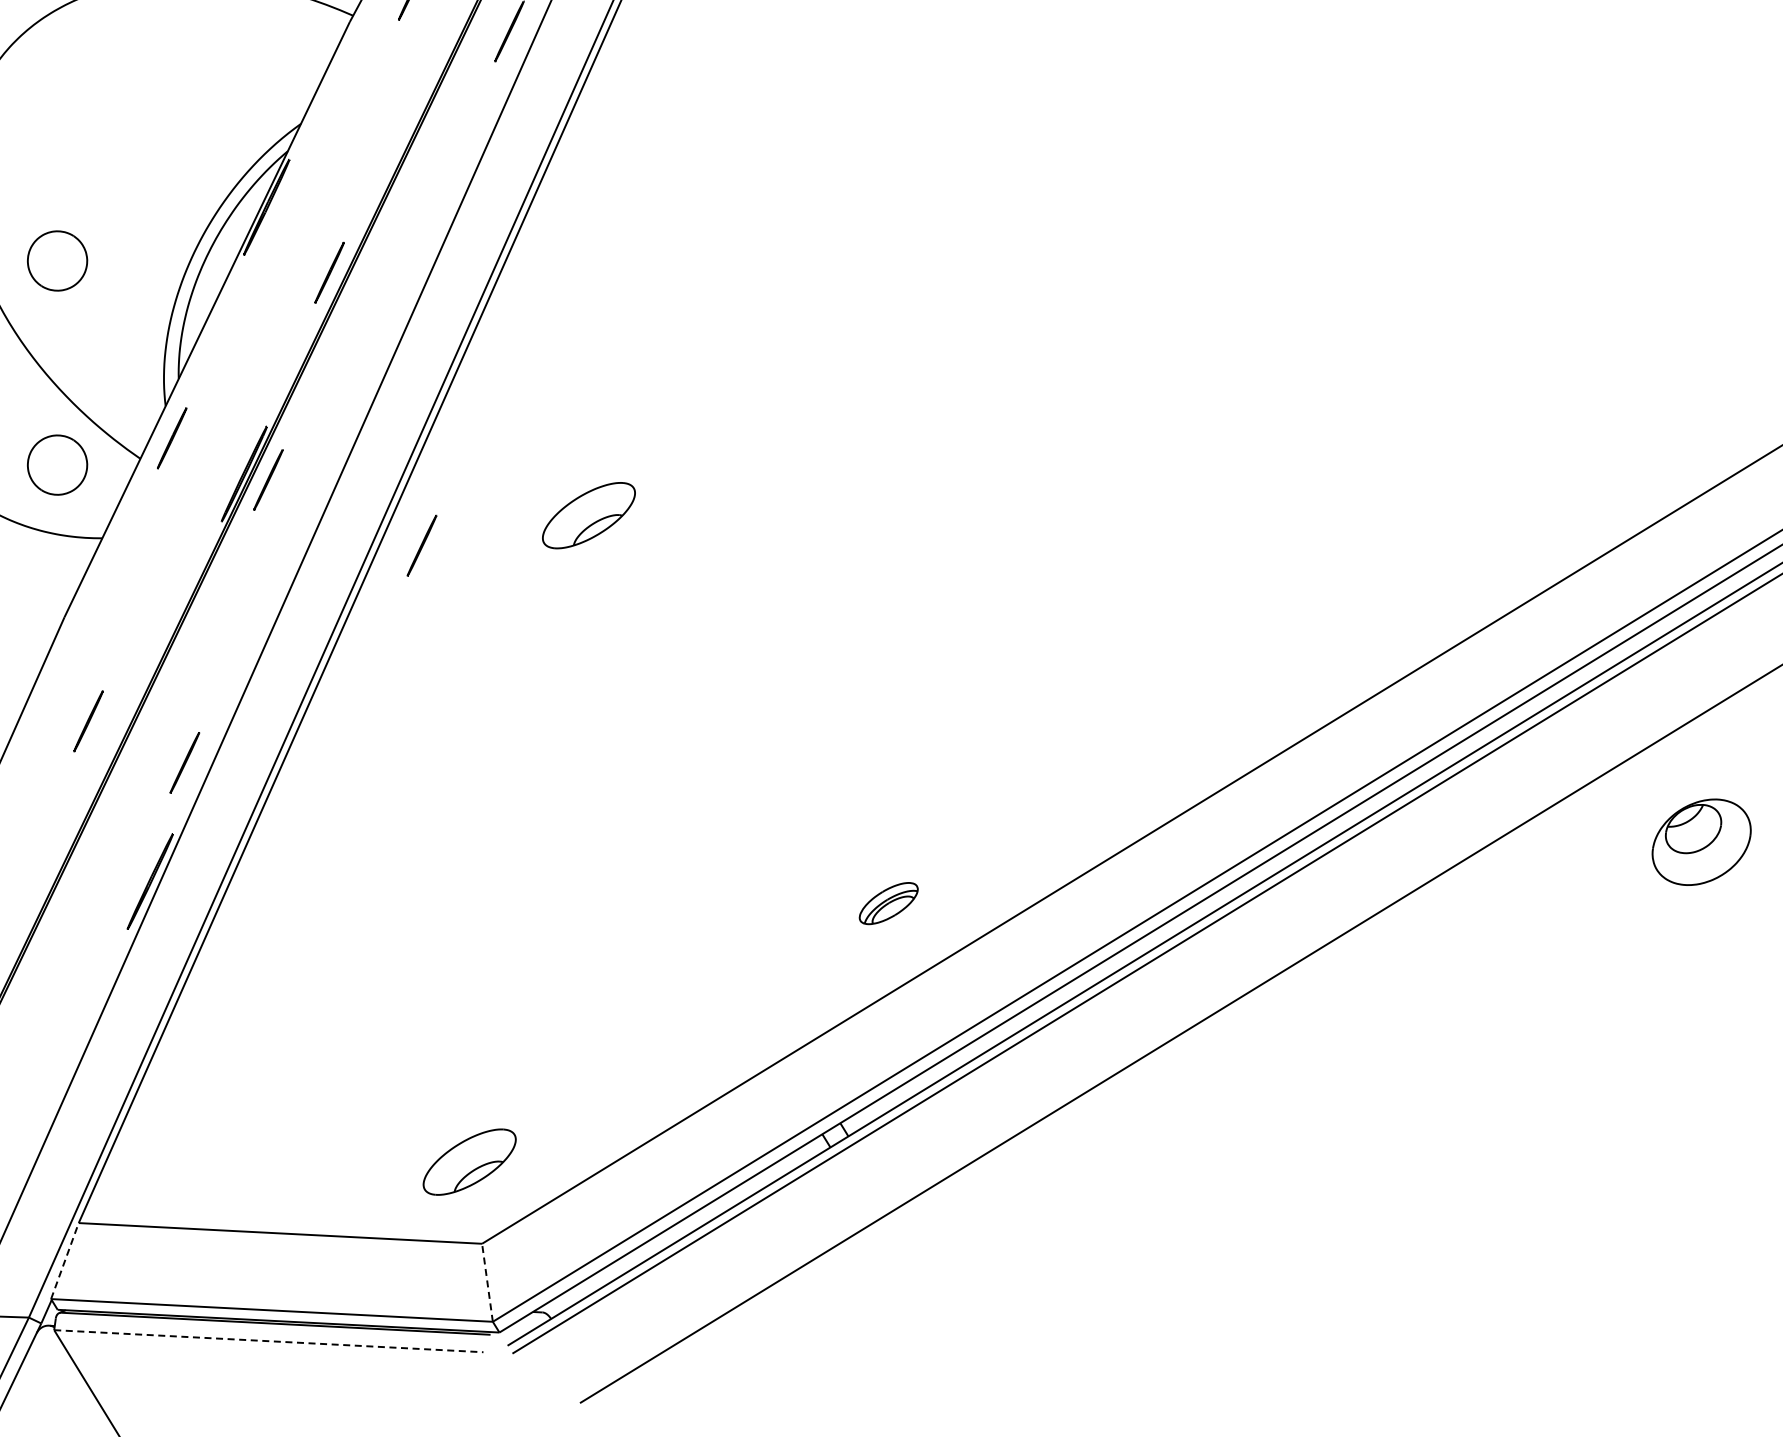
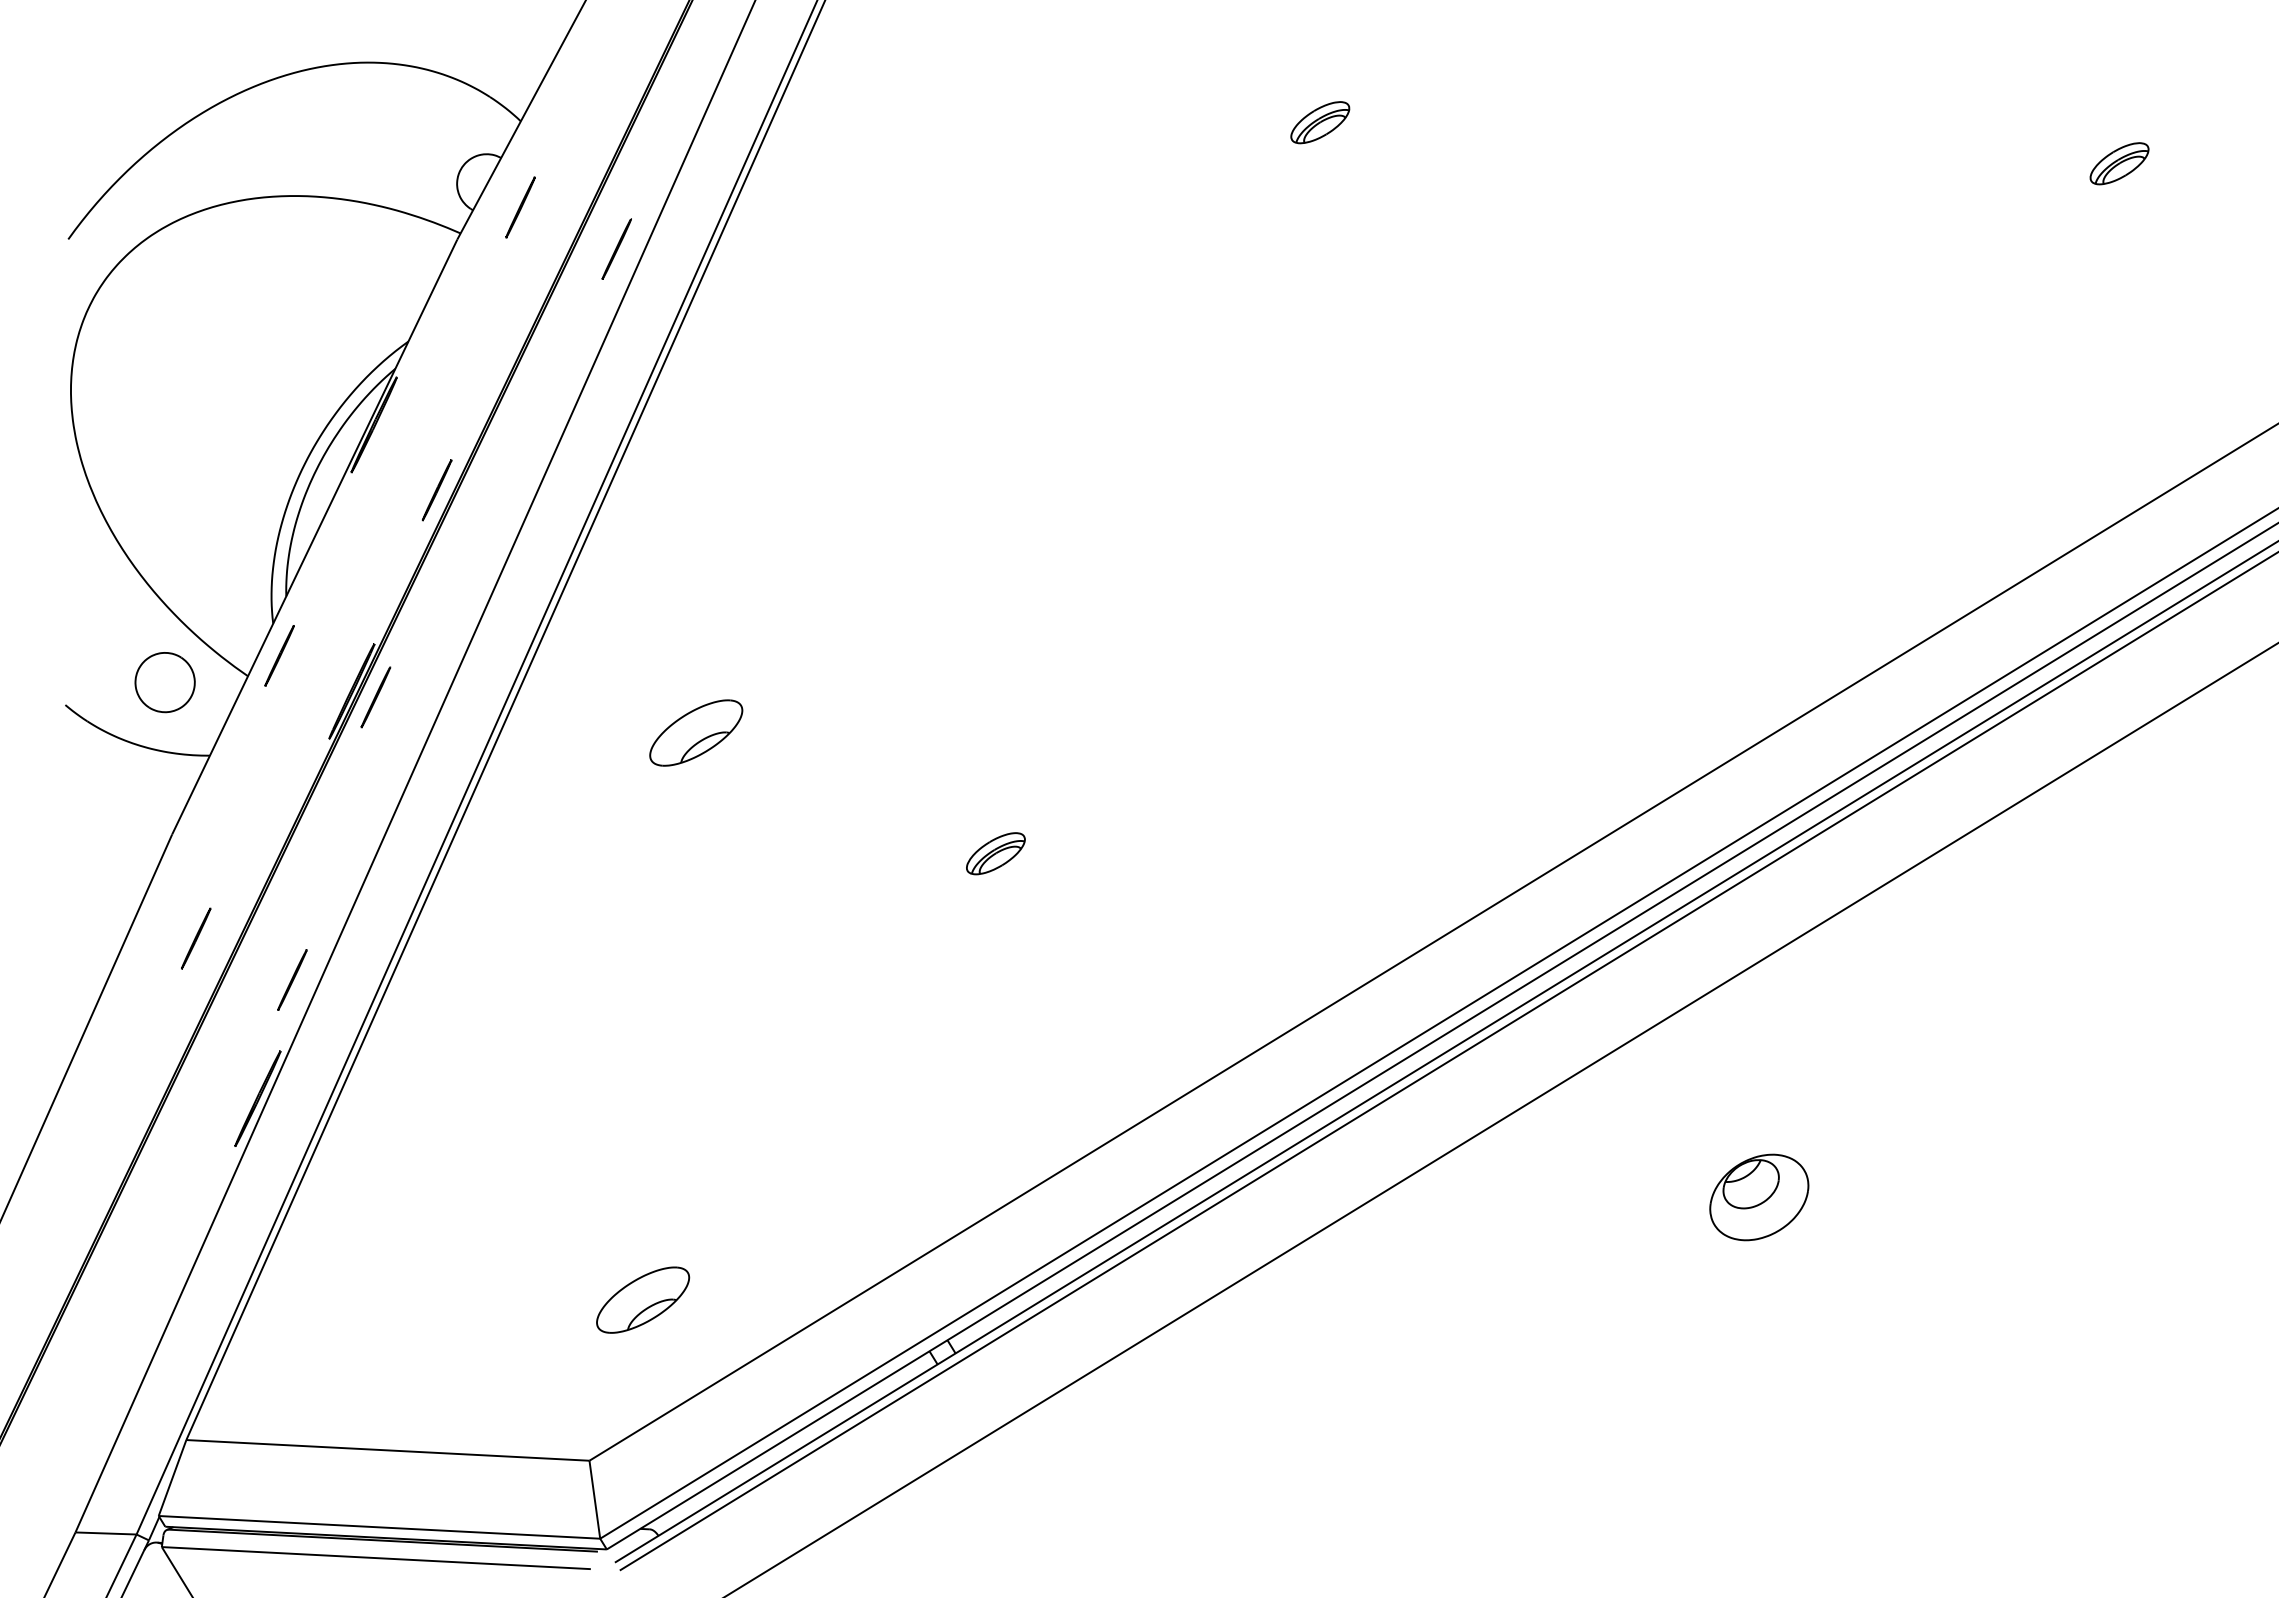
part: (56, 260) -> (164, 478), removed
line: (422, 545) -> (529, 762), removed
part: (1701, 842) -> (1759, 1197), moved
part: (888, 903) -> (995, 853), moved
part: (470, 1161) -> (643, 1299), moved
line: (64, 1260) -> (172, 1477), dashed -> solid
line: (487, 1282) -> (594, 1499), dashed -> solid
line: (269, 1341) -> (376, 1558), dashed -> solid

